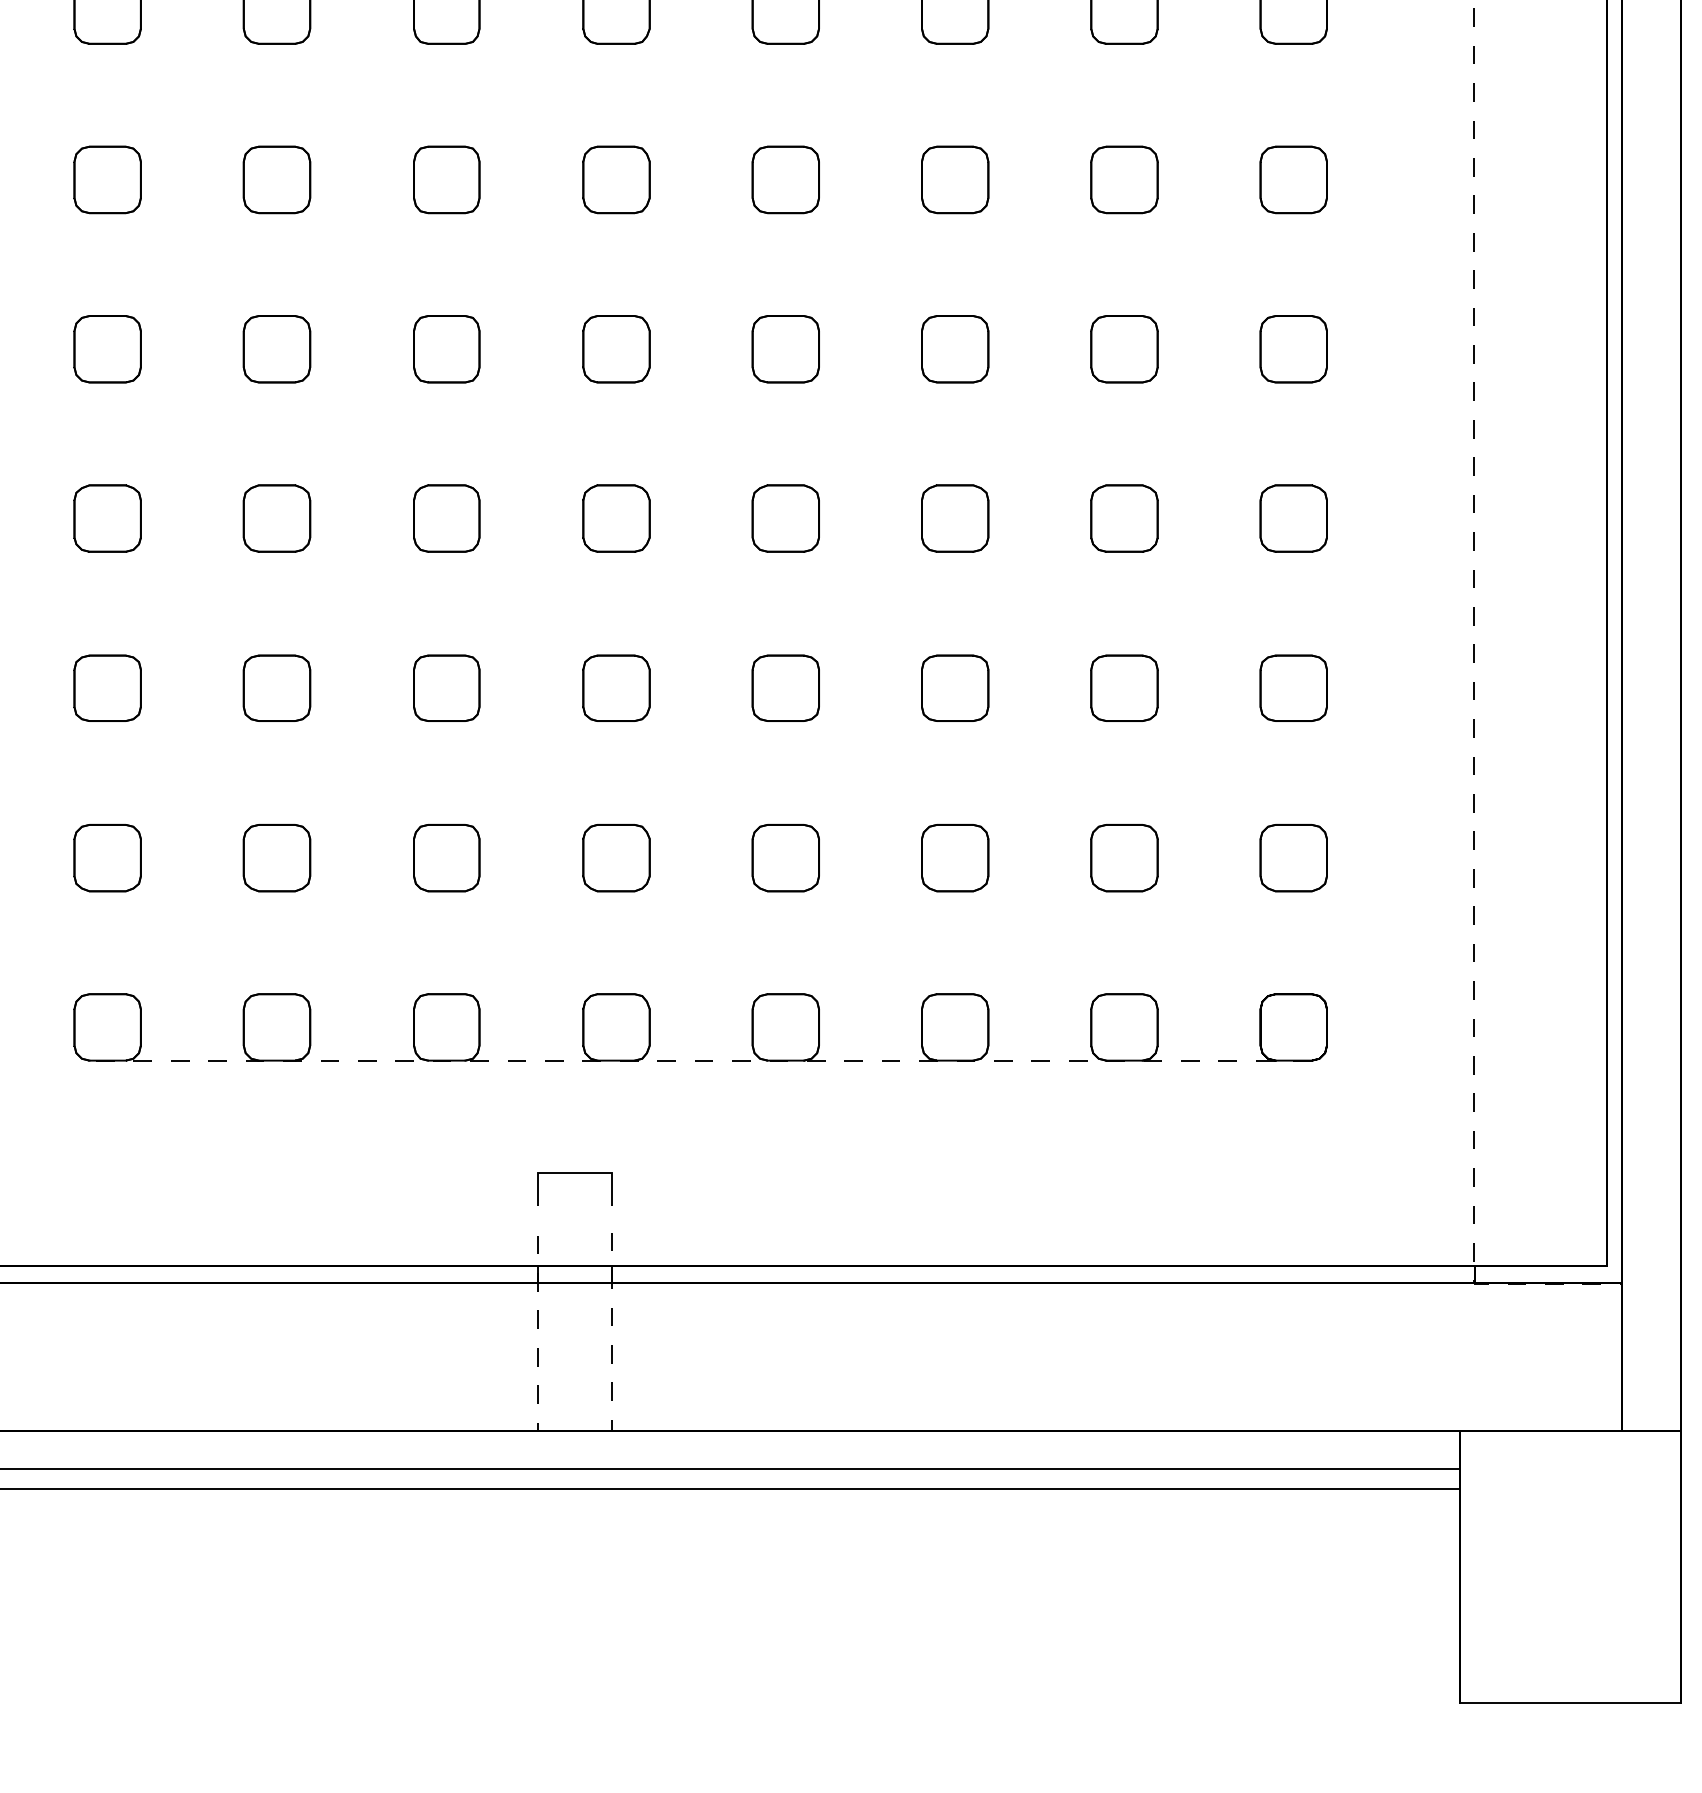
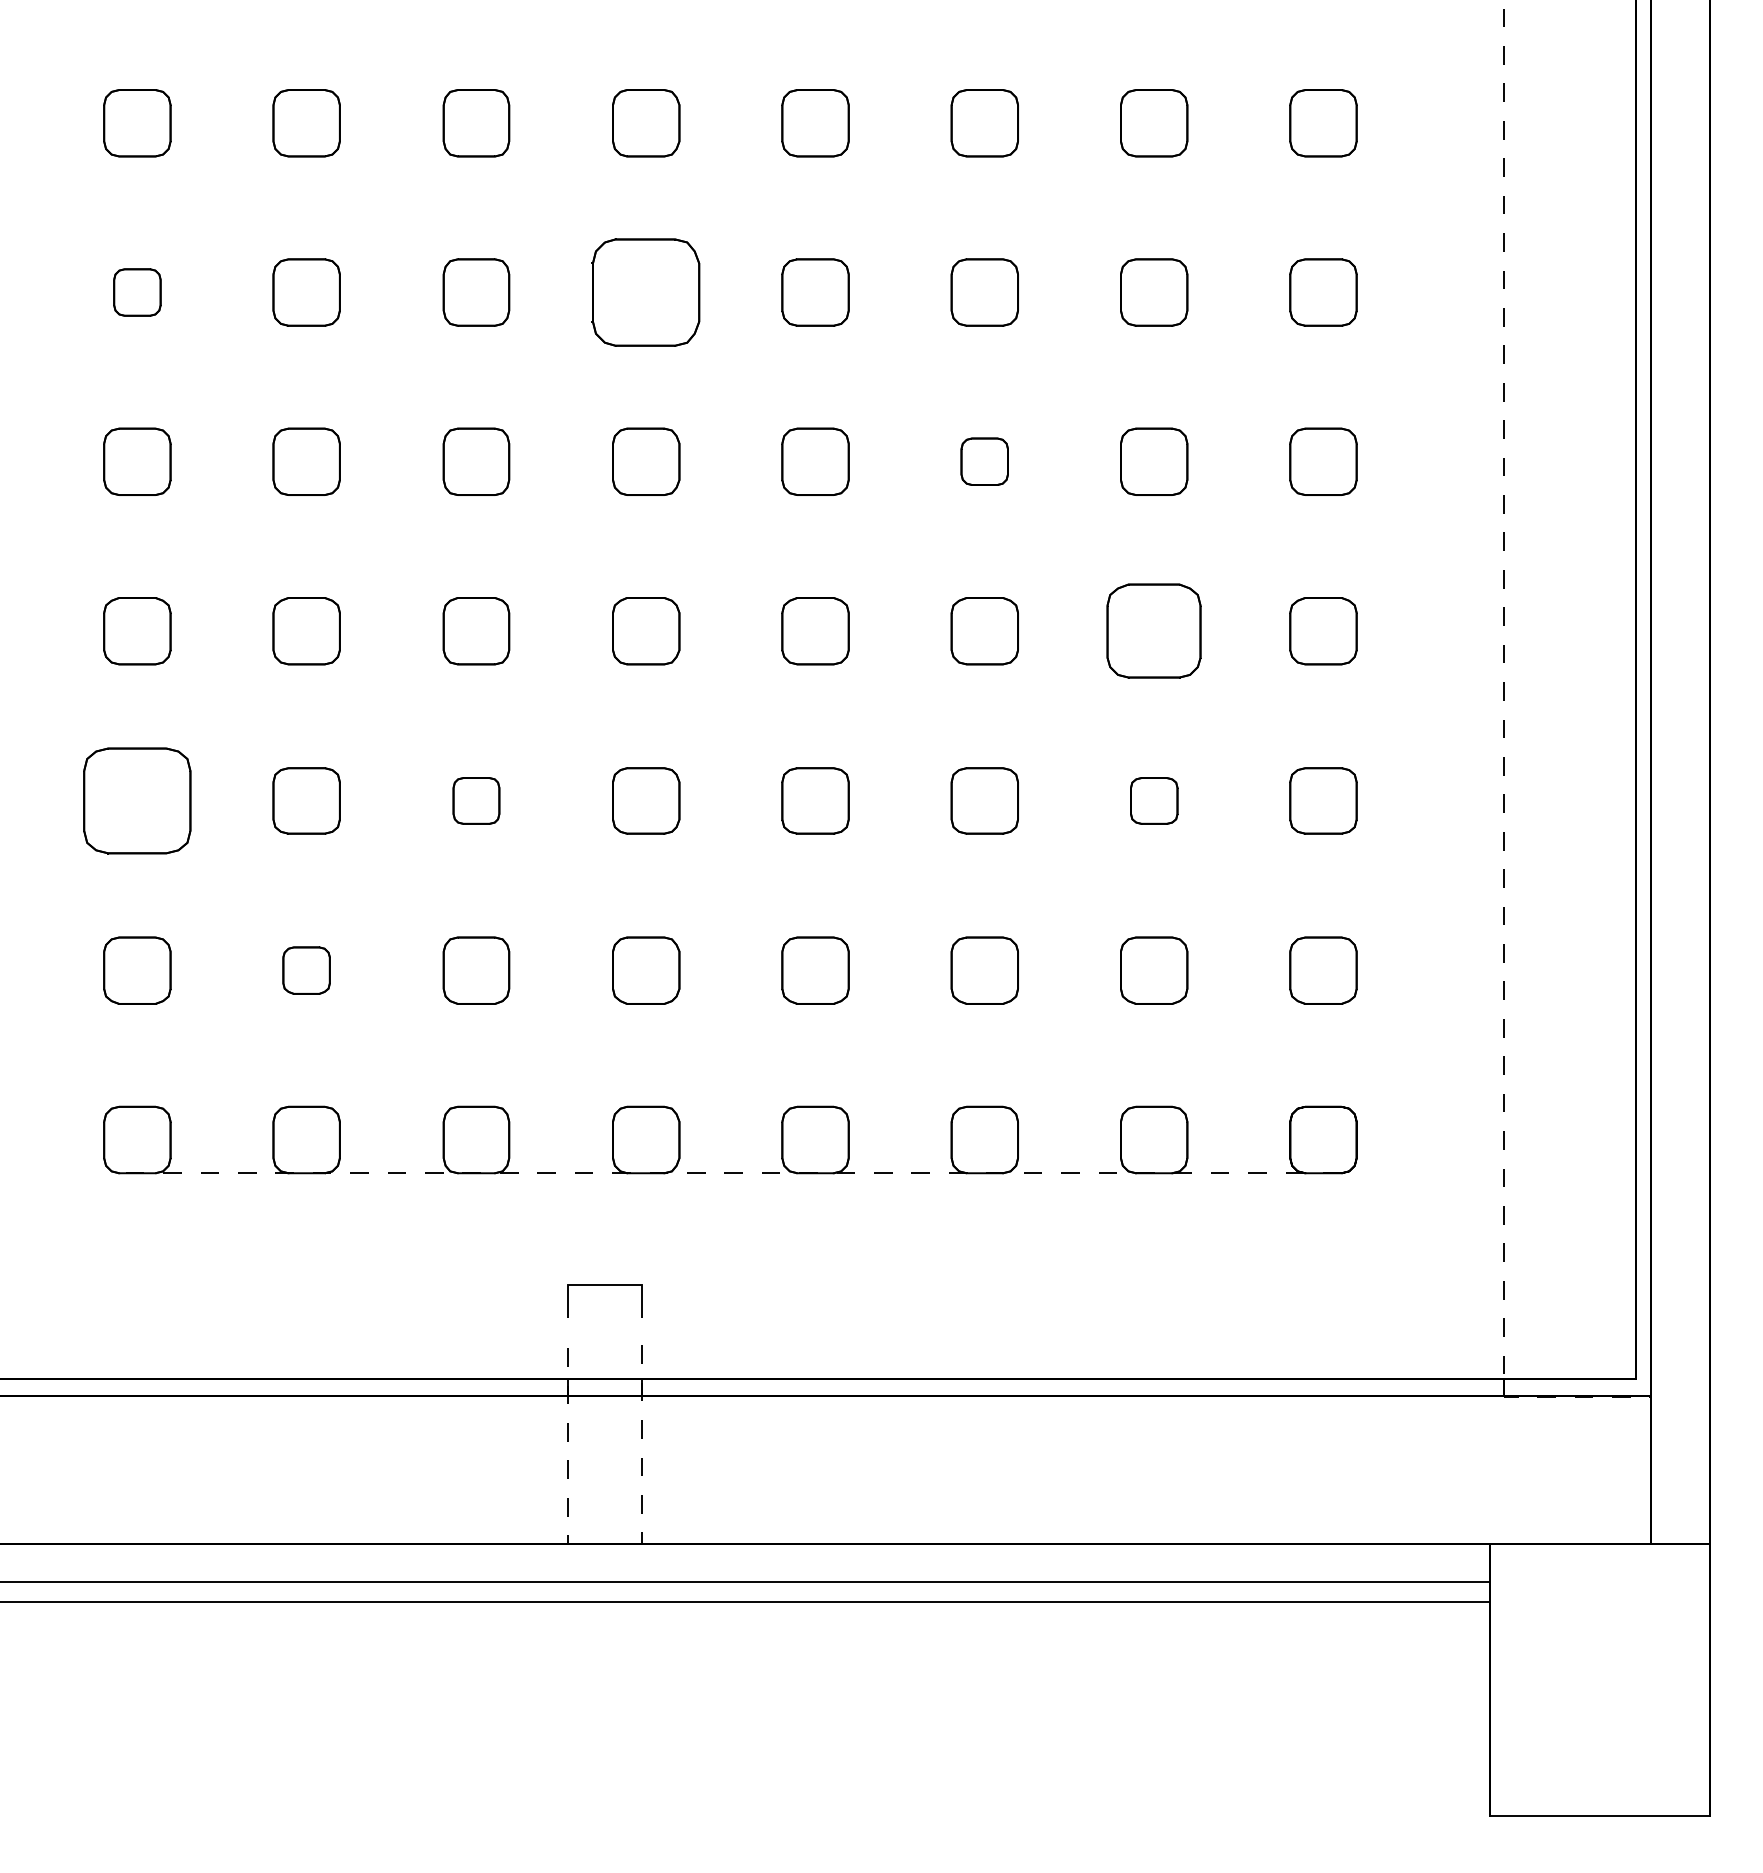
part: (107, 179) -> (137, 292), size x0.7
part: (616, 179) -> (646, 292), size x1.6
part: (954, 348) -> (984, 461), size x0.7
part: (1124, 518) -> (1154, 631), size x1.4
part: (107, 687) -> (137, 800), size x1.6
part: (446, 687) -> (476, 800), size x0.7
part: (1124, 687) -> (1154, 800), size x0.7
part: (276, 857) -> (306, 970), size x0.7

